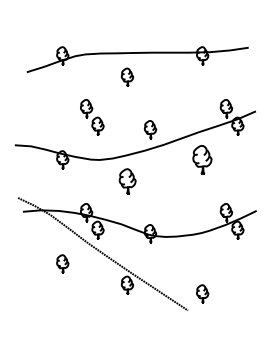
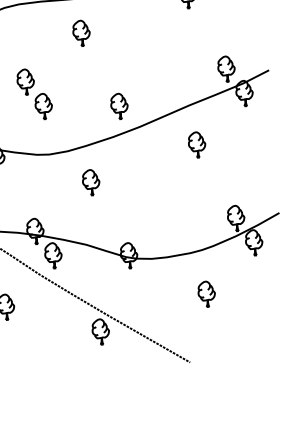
part: (202, 159) -> (196, 144), size x0.62
part: (126, 180) -> (89, 181), size x0.71
part: (202, 293) -> (206, 293), moved

